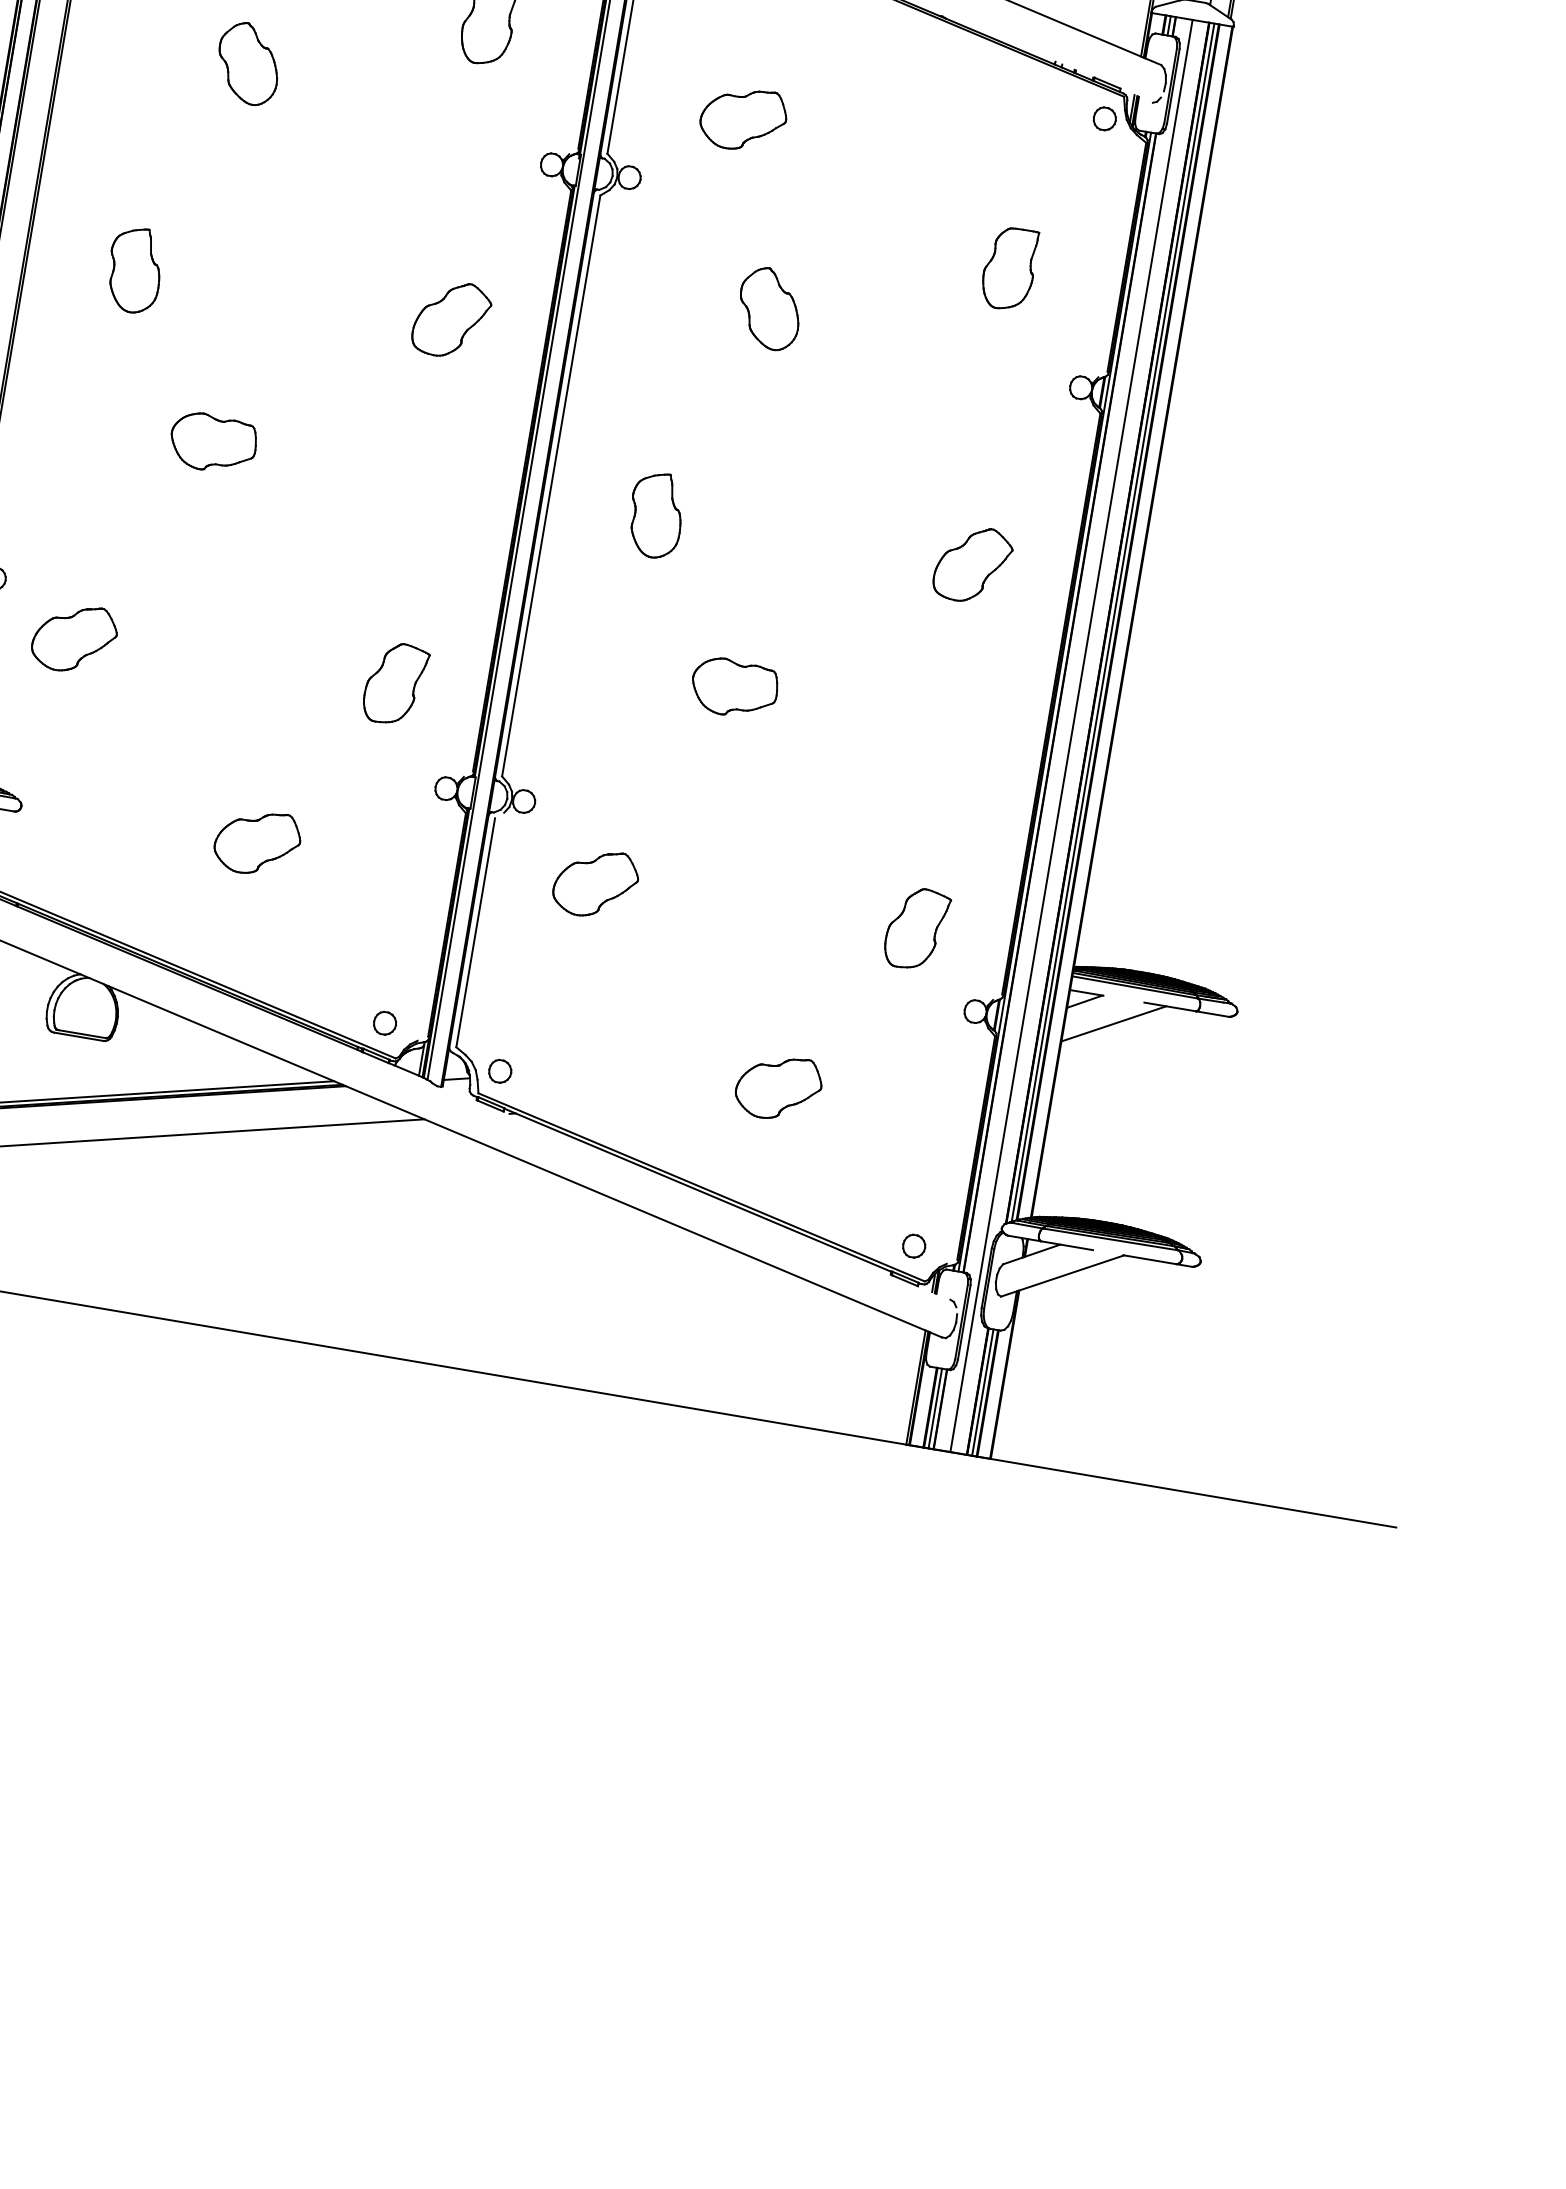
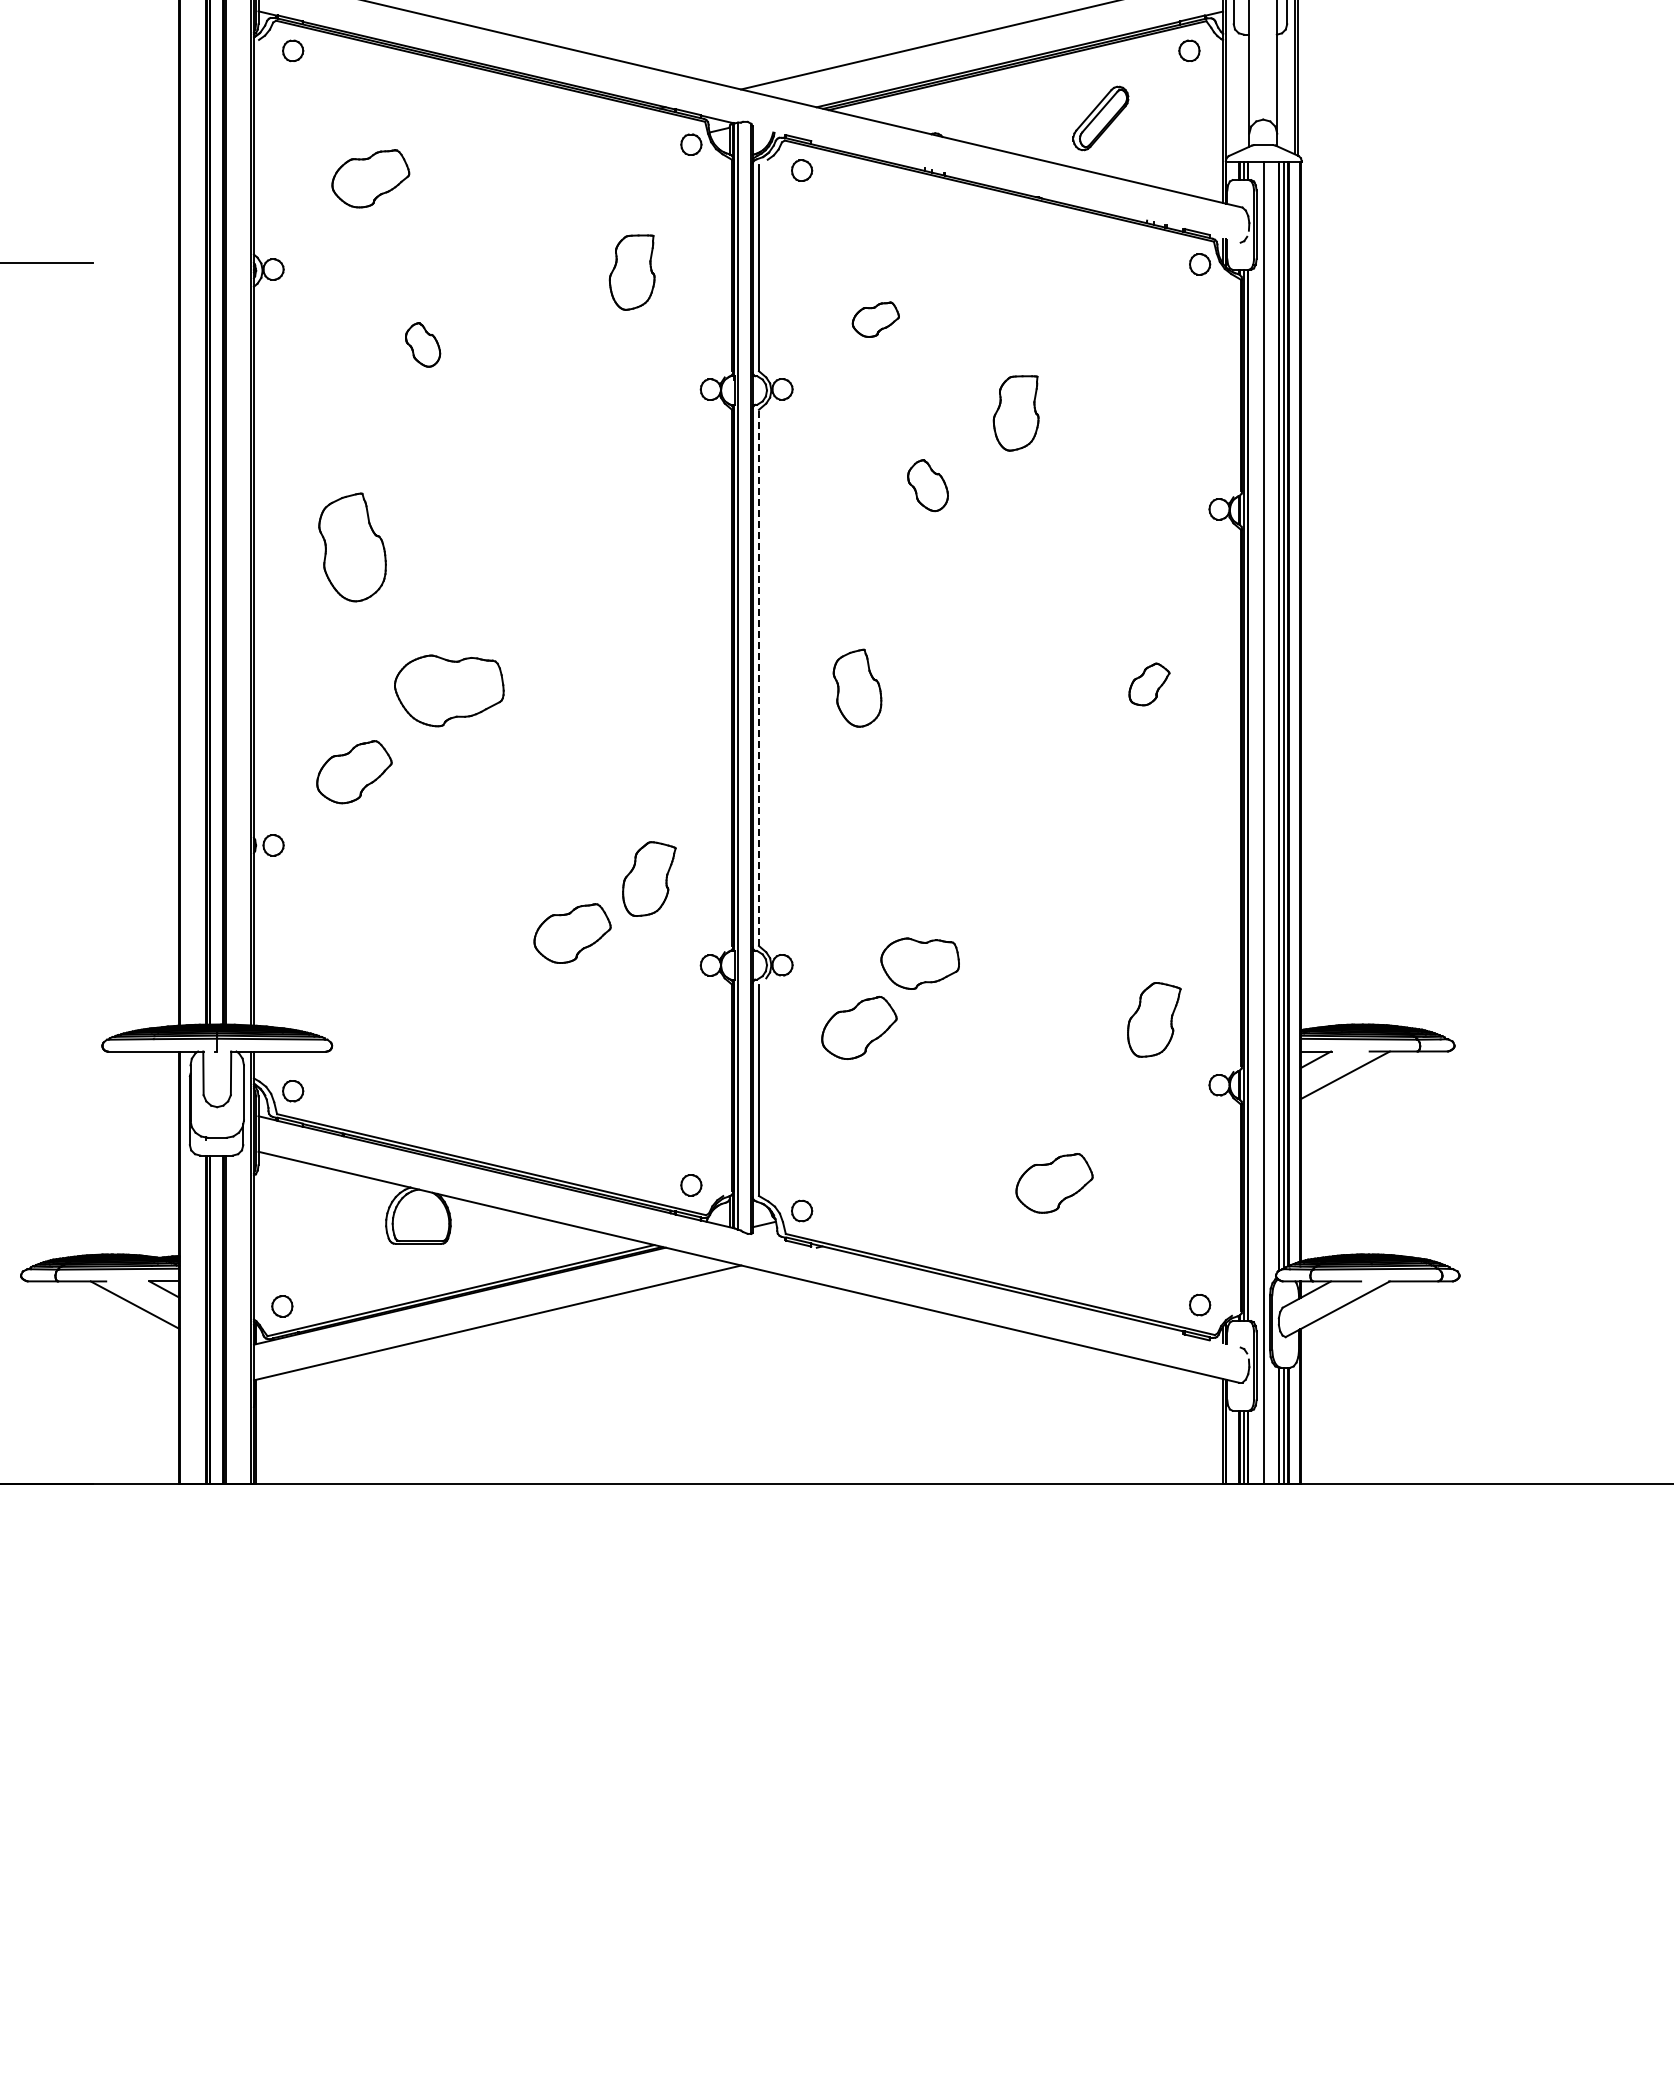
part: (247, 63) -> (422, 344), size x0.6
part: (743, 119) -> (875, 319), size x0.6
part: (1008, 268) -> (1015, 413), moved
part: (134, 270) -> (352, 547), size x1.4
part: (769, 308) -> (927, 485), size x0.7
part: (451, 319) -> (644, 543), removed
part: (212, 442) -> (448, 690), size x1.4
line: (550, 485) -> (758, 677), solid -> dashed
part: (973, 564) -> (1149, 684), size x0.6
part: (74, 638) -> (354, 772), moved
part: (733, 688) -> (919, 963), moved
part: (257, 842) -> (572, 933), moved

